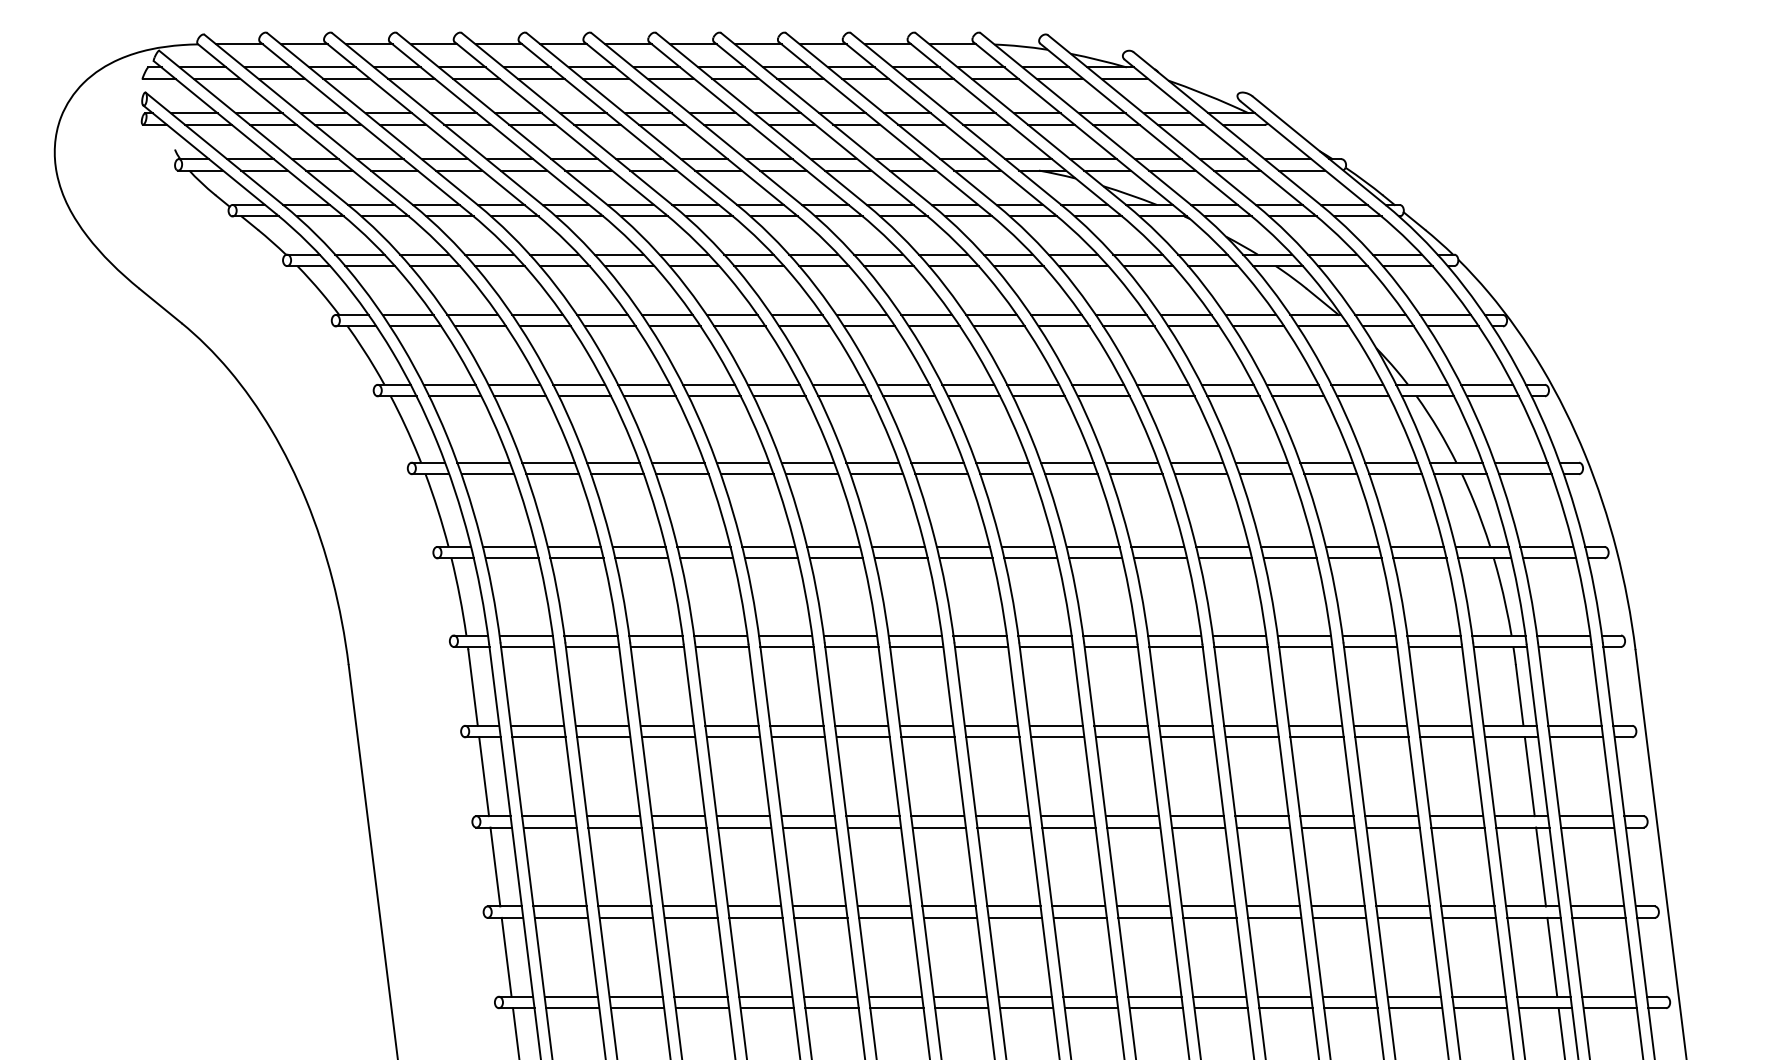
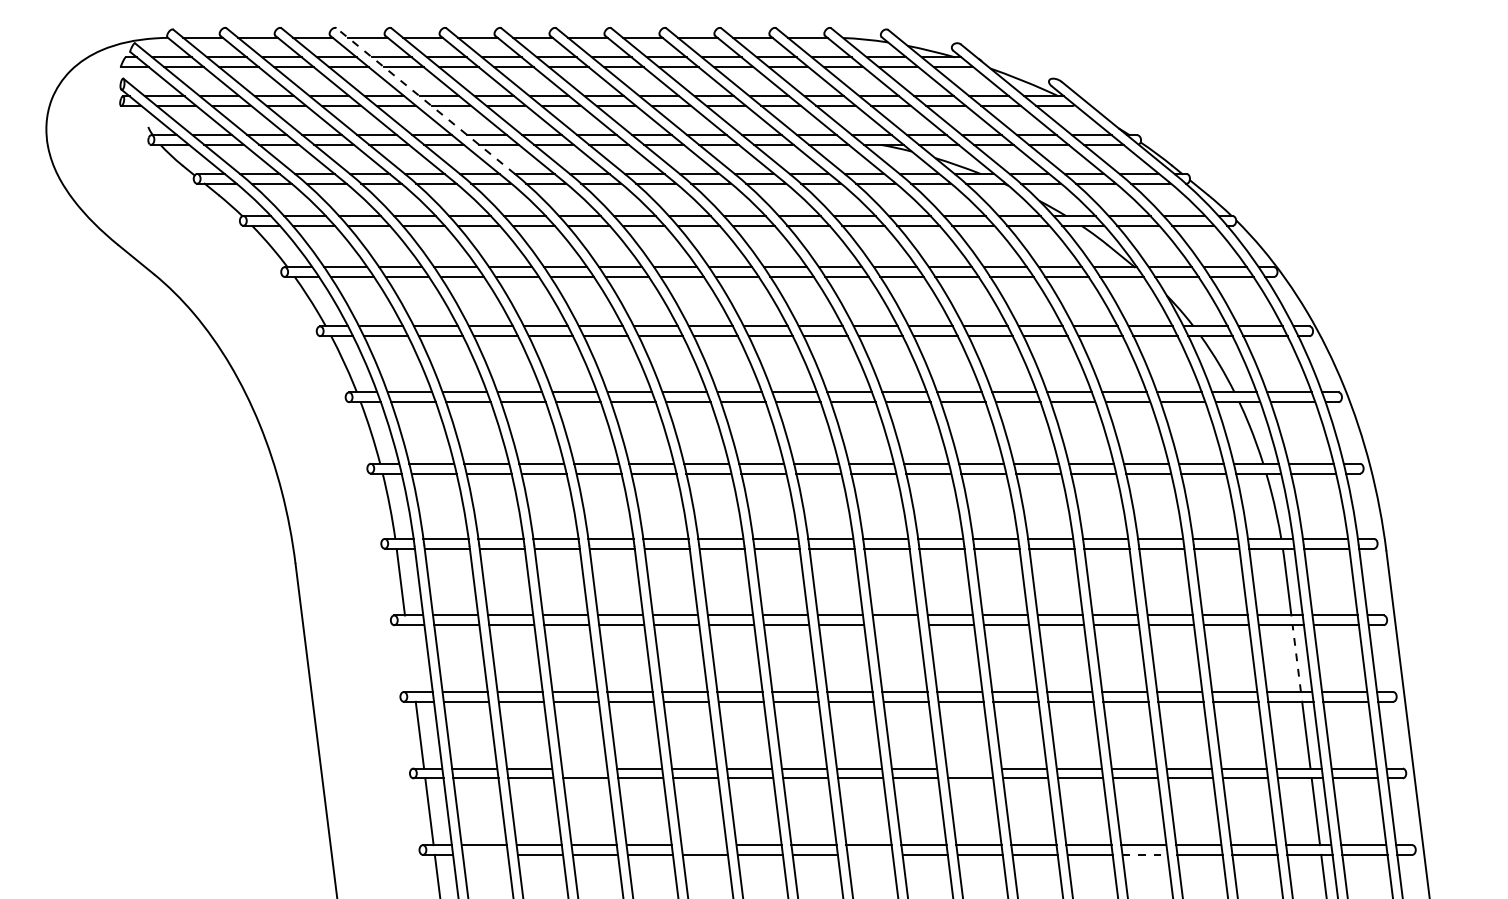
line: (502, 119) -> (425, 101), solid -> dashed
line: (1057, 737) -> (896, 625), removed
line: (484, 776) -> (410, 658), removed
line: (1529, 776) -> (1296, 658), solid -> dashed
line: (689, 906) -> (584, 768), removed
line: (1143, 906) -> (969, 768), removed
line: (830, 996) -> (703, 844), removed
line: (572, 1008) -> (485, 855), removed
line: (1026, 1008) -> (870, 855), removed
line: (1350, 1008) -> (1144, 855), solid -> dashed

